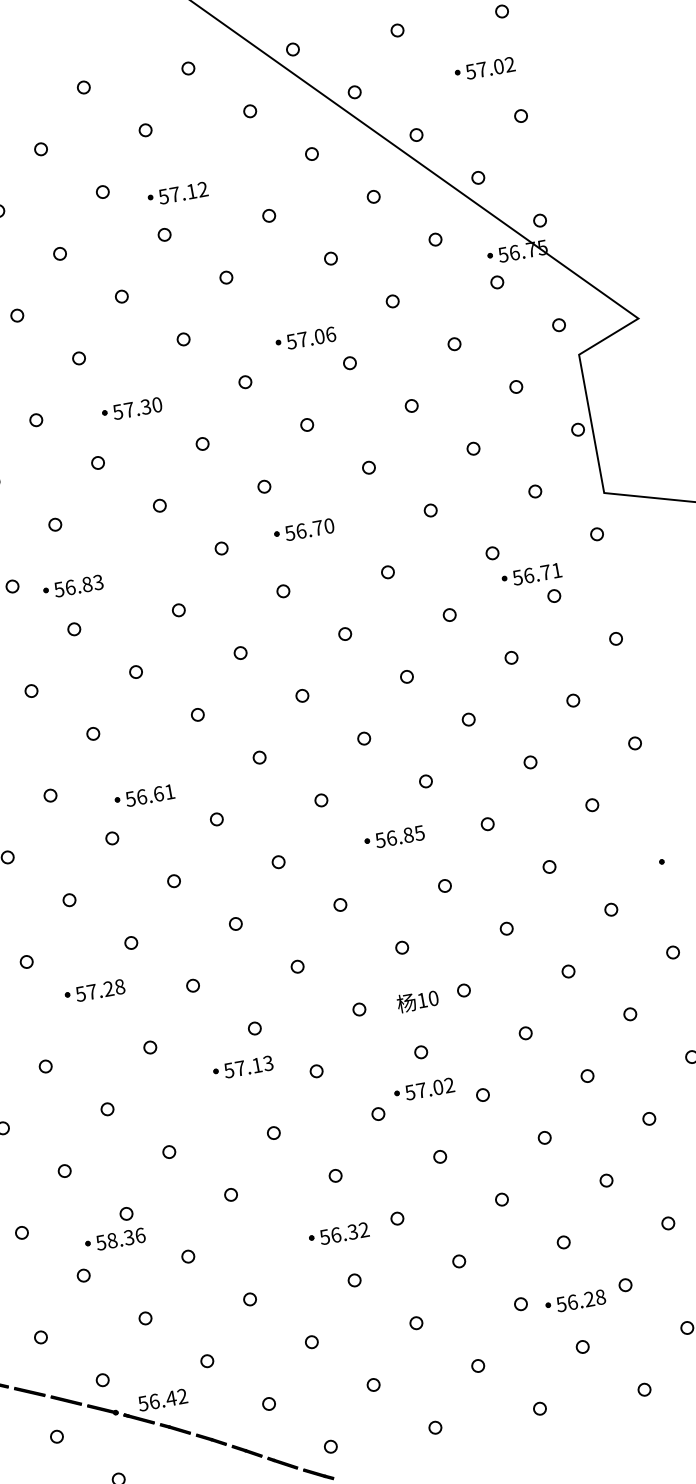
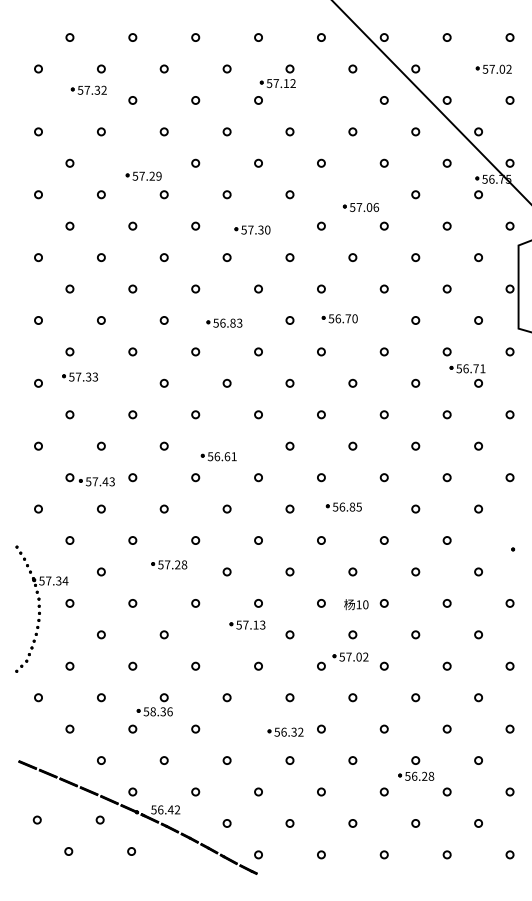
part: (176, 194) -> (277, 83), moved
part: (72, 585) -> (224, 322), moved
part: (393, 836) -> (343, 506), moved
part: (575, 1300) -> (416, 775), moved

